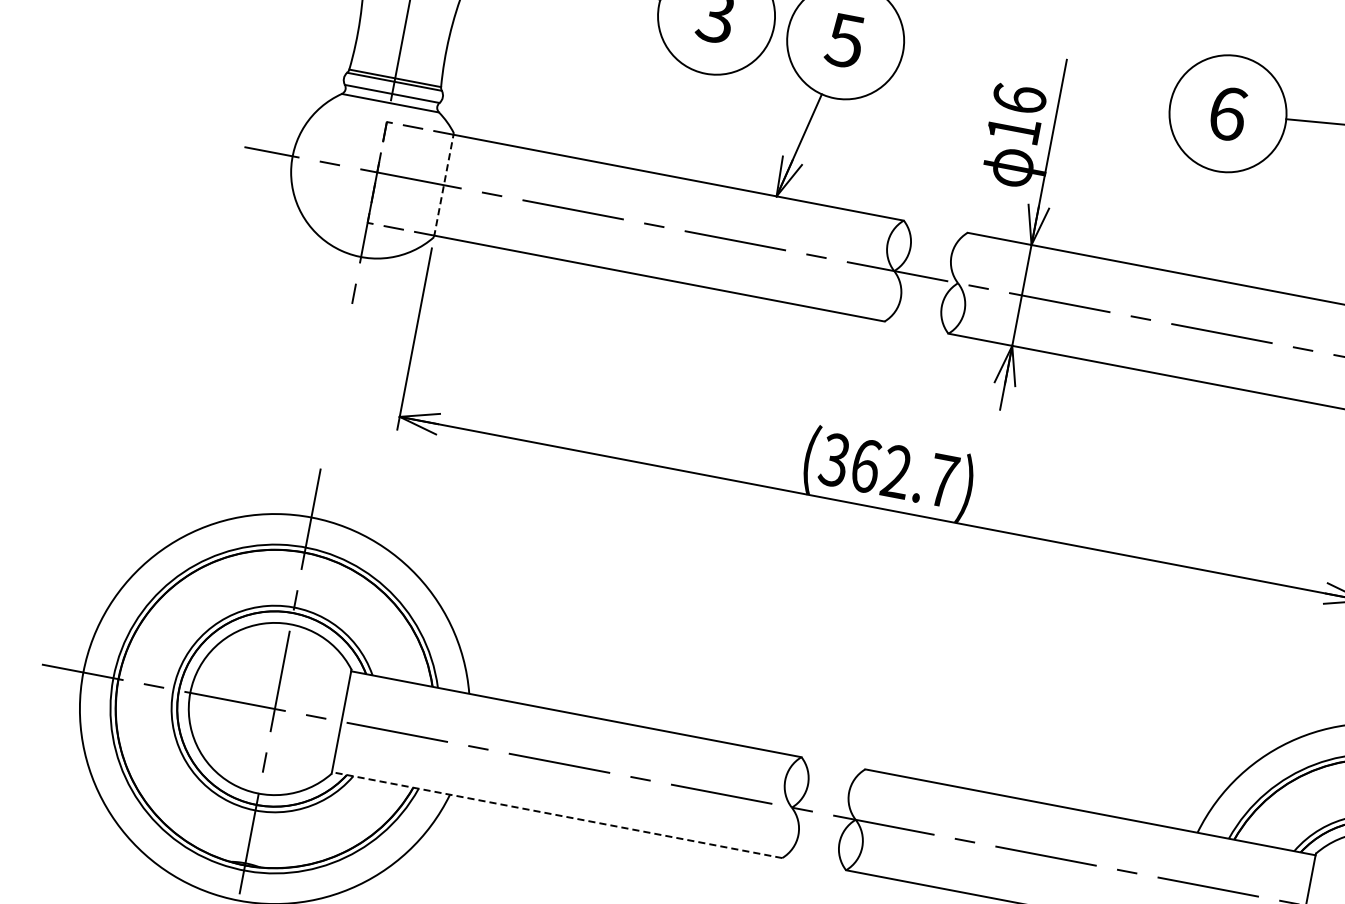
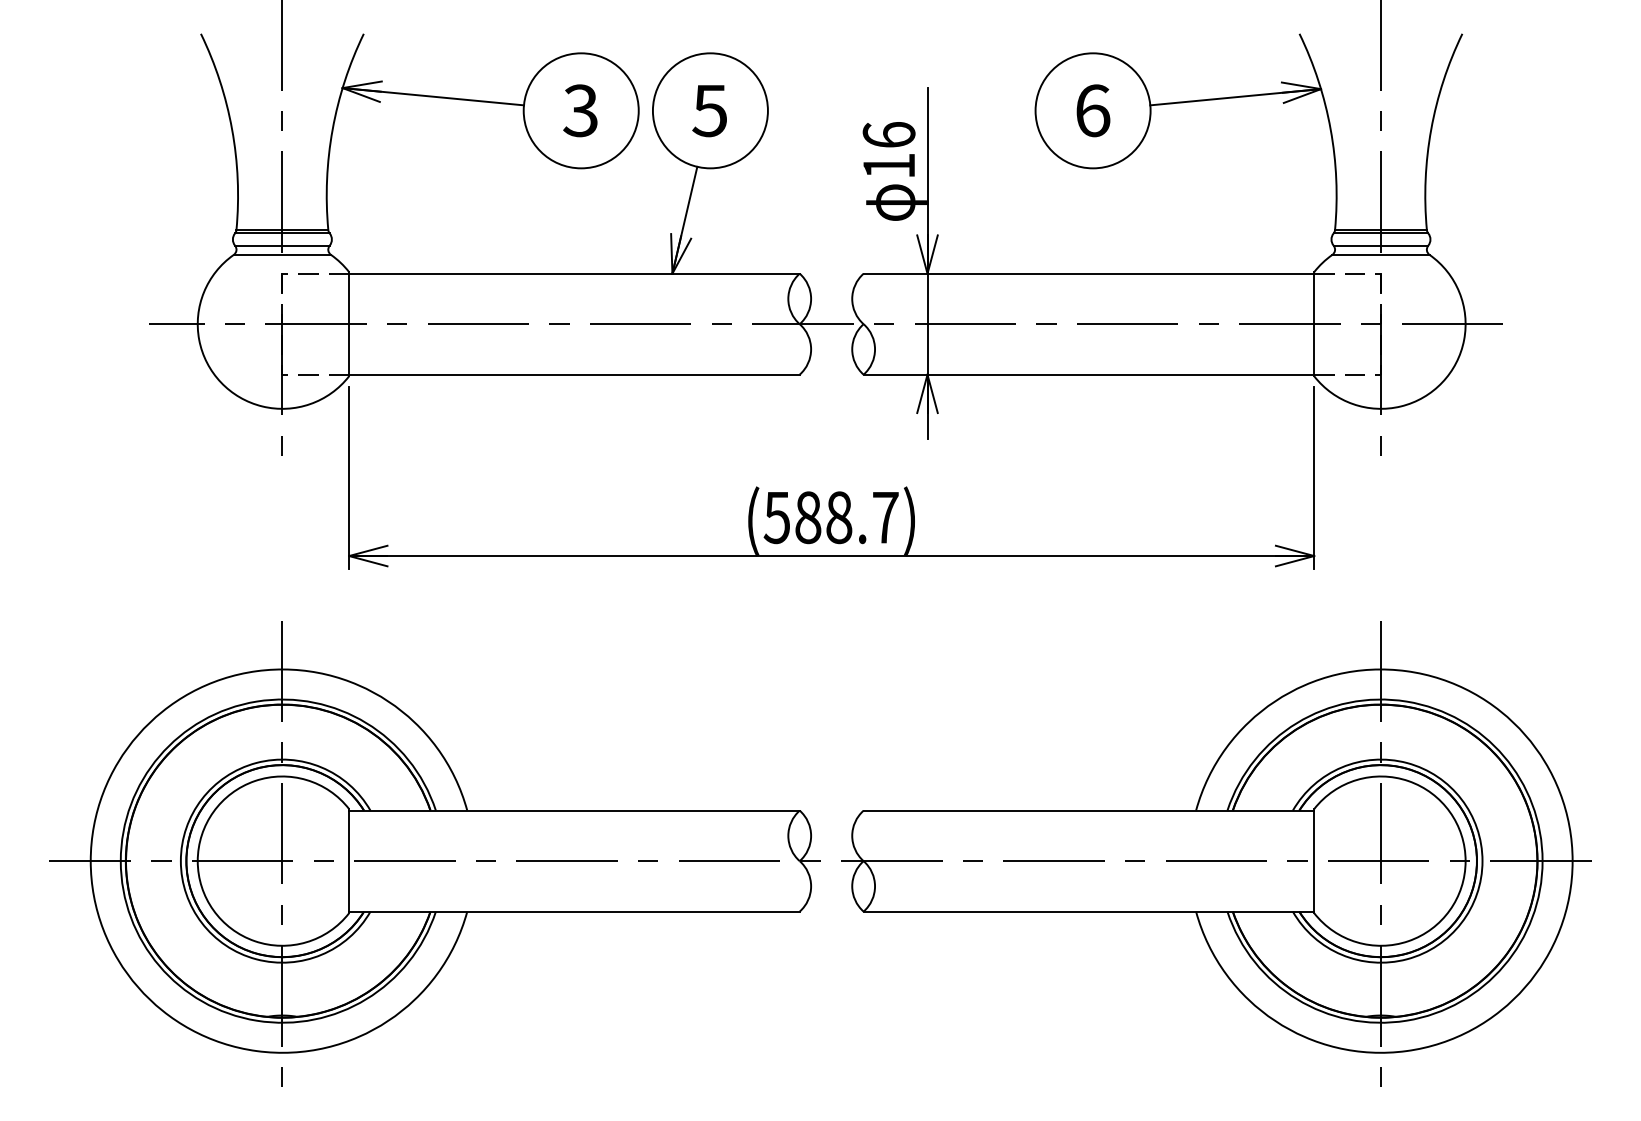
line: (444, 184) -> (349, 323), dashed -> solid
text: (865, 465) -> (807, 517), (362.7) -> (588.7)
line: (556, 814) -> (573, 911), dashed -> solid

